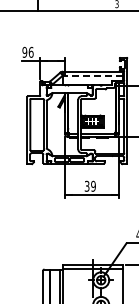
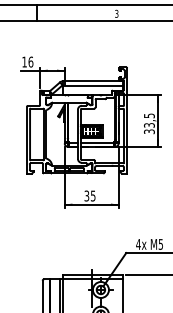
text: (24, 51) -> (24, 61), 96 -> 16
line: (92, 75) -> (92, 85), dashed -> solid
text: (92, 185) -> (92, 195), 39 -> 35

